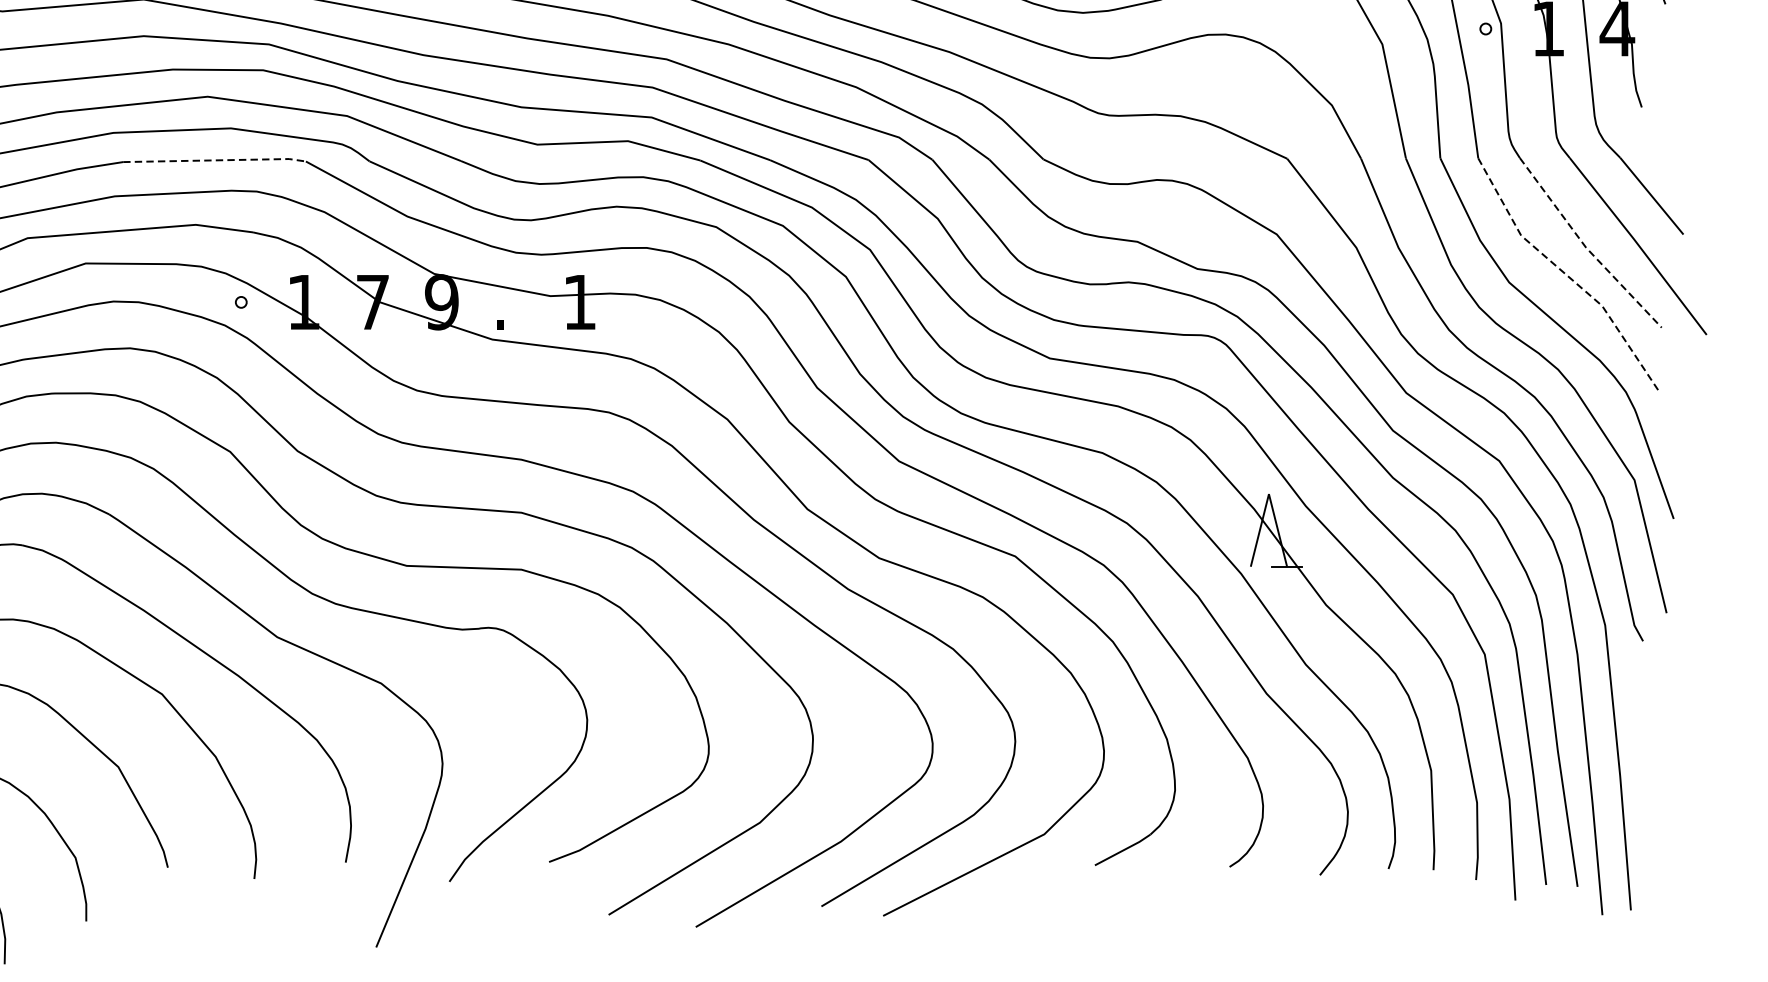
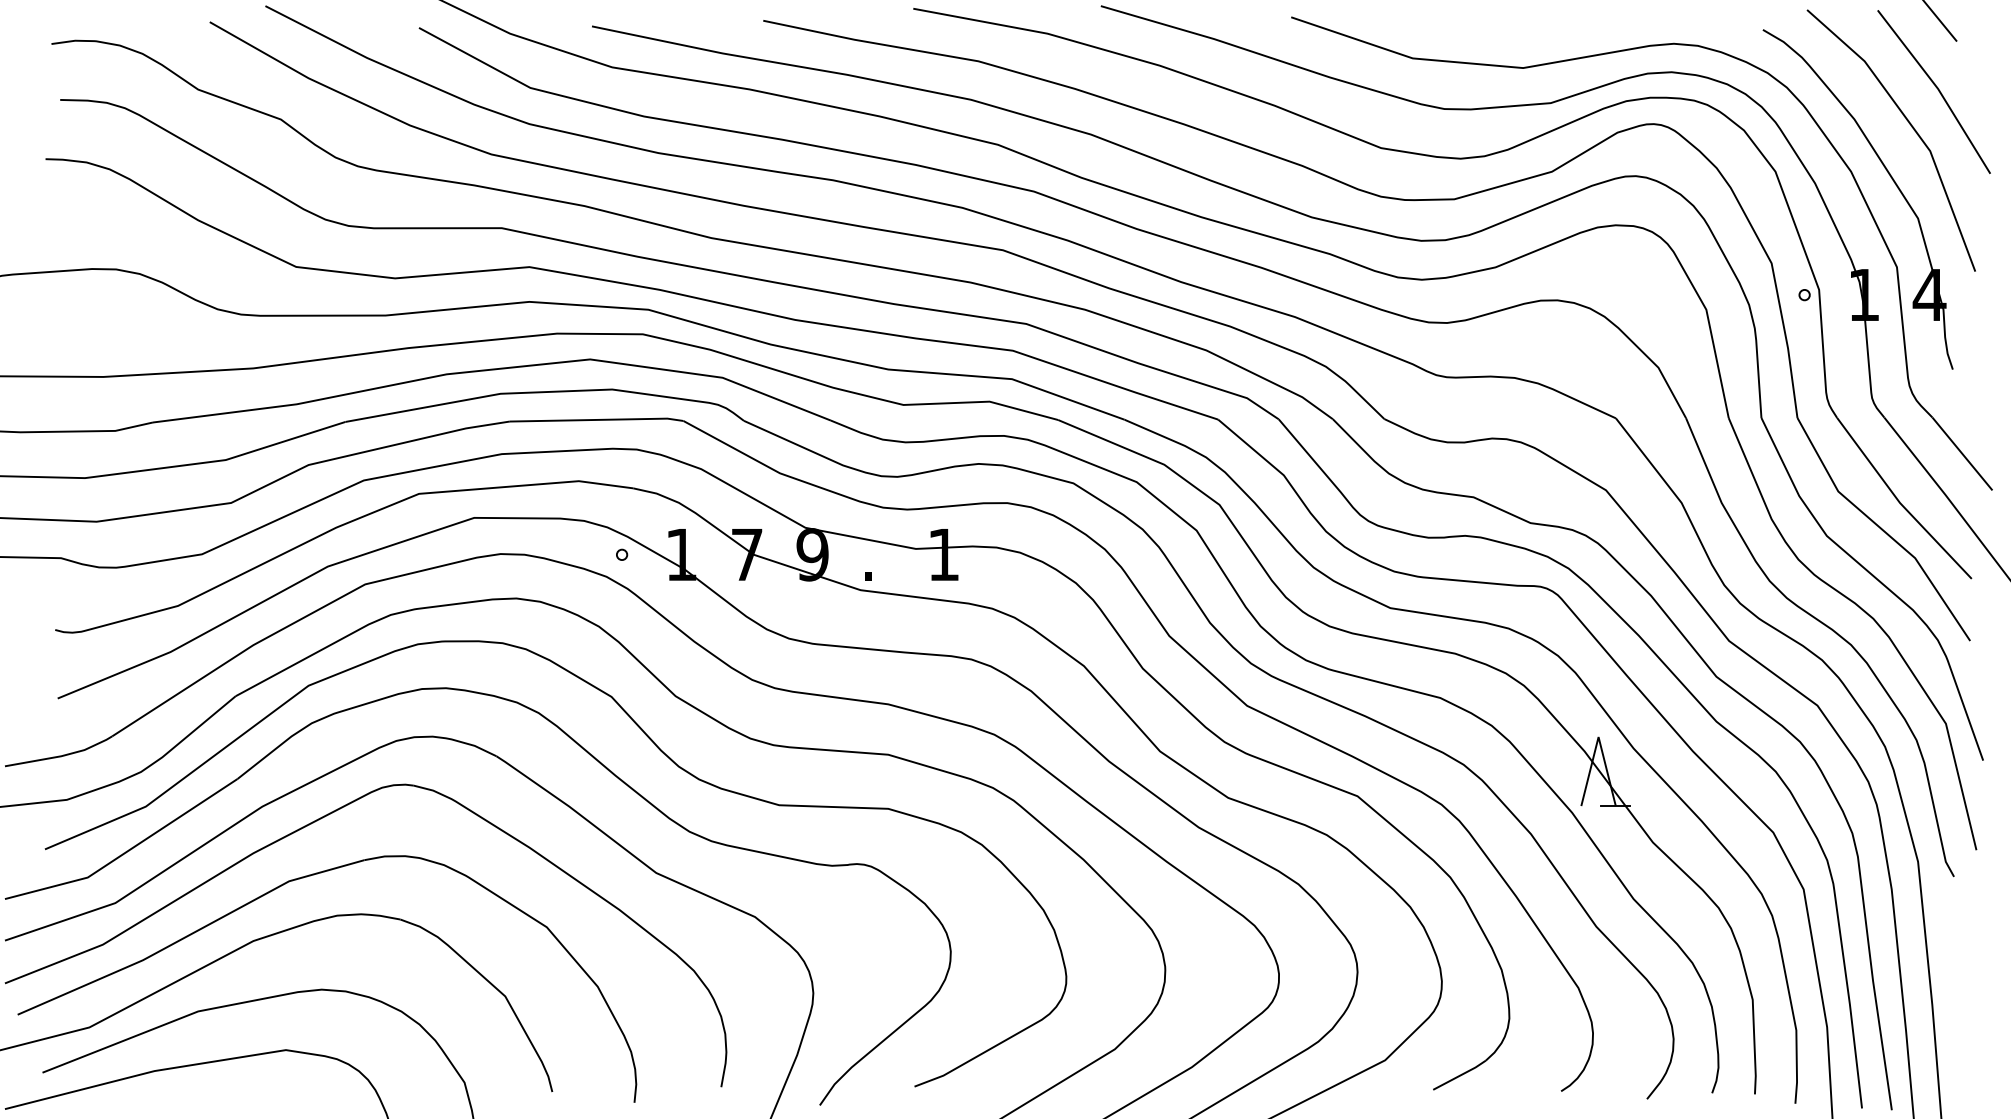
line: (215, 159) -> (597, 419), dashed -> solid
line: (1586, 247) -> (1900, 502), dashed -> solid
line: (1567, 276) -> (1882, 530), dashed -> solid

